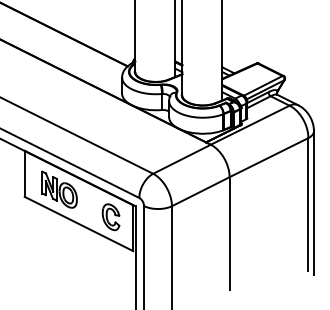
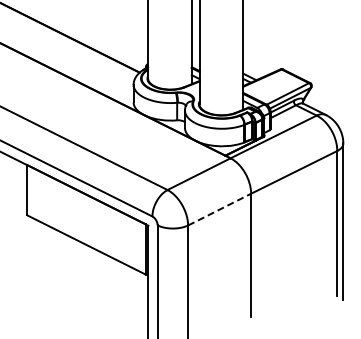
part: (59, 189) -> (65, 207), removed
line: (201, 191) -> (220, 209), solid -> dashed
part: (111, 217) -> (121, 237), removed

